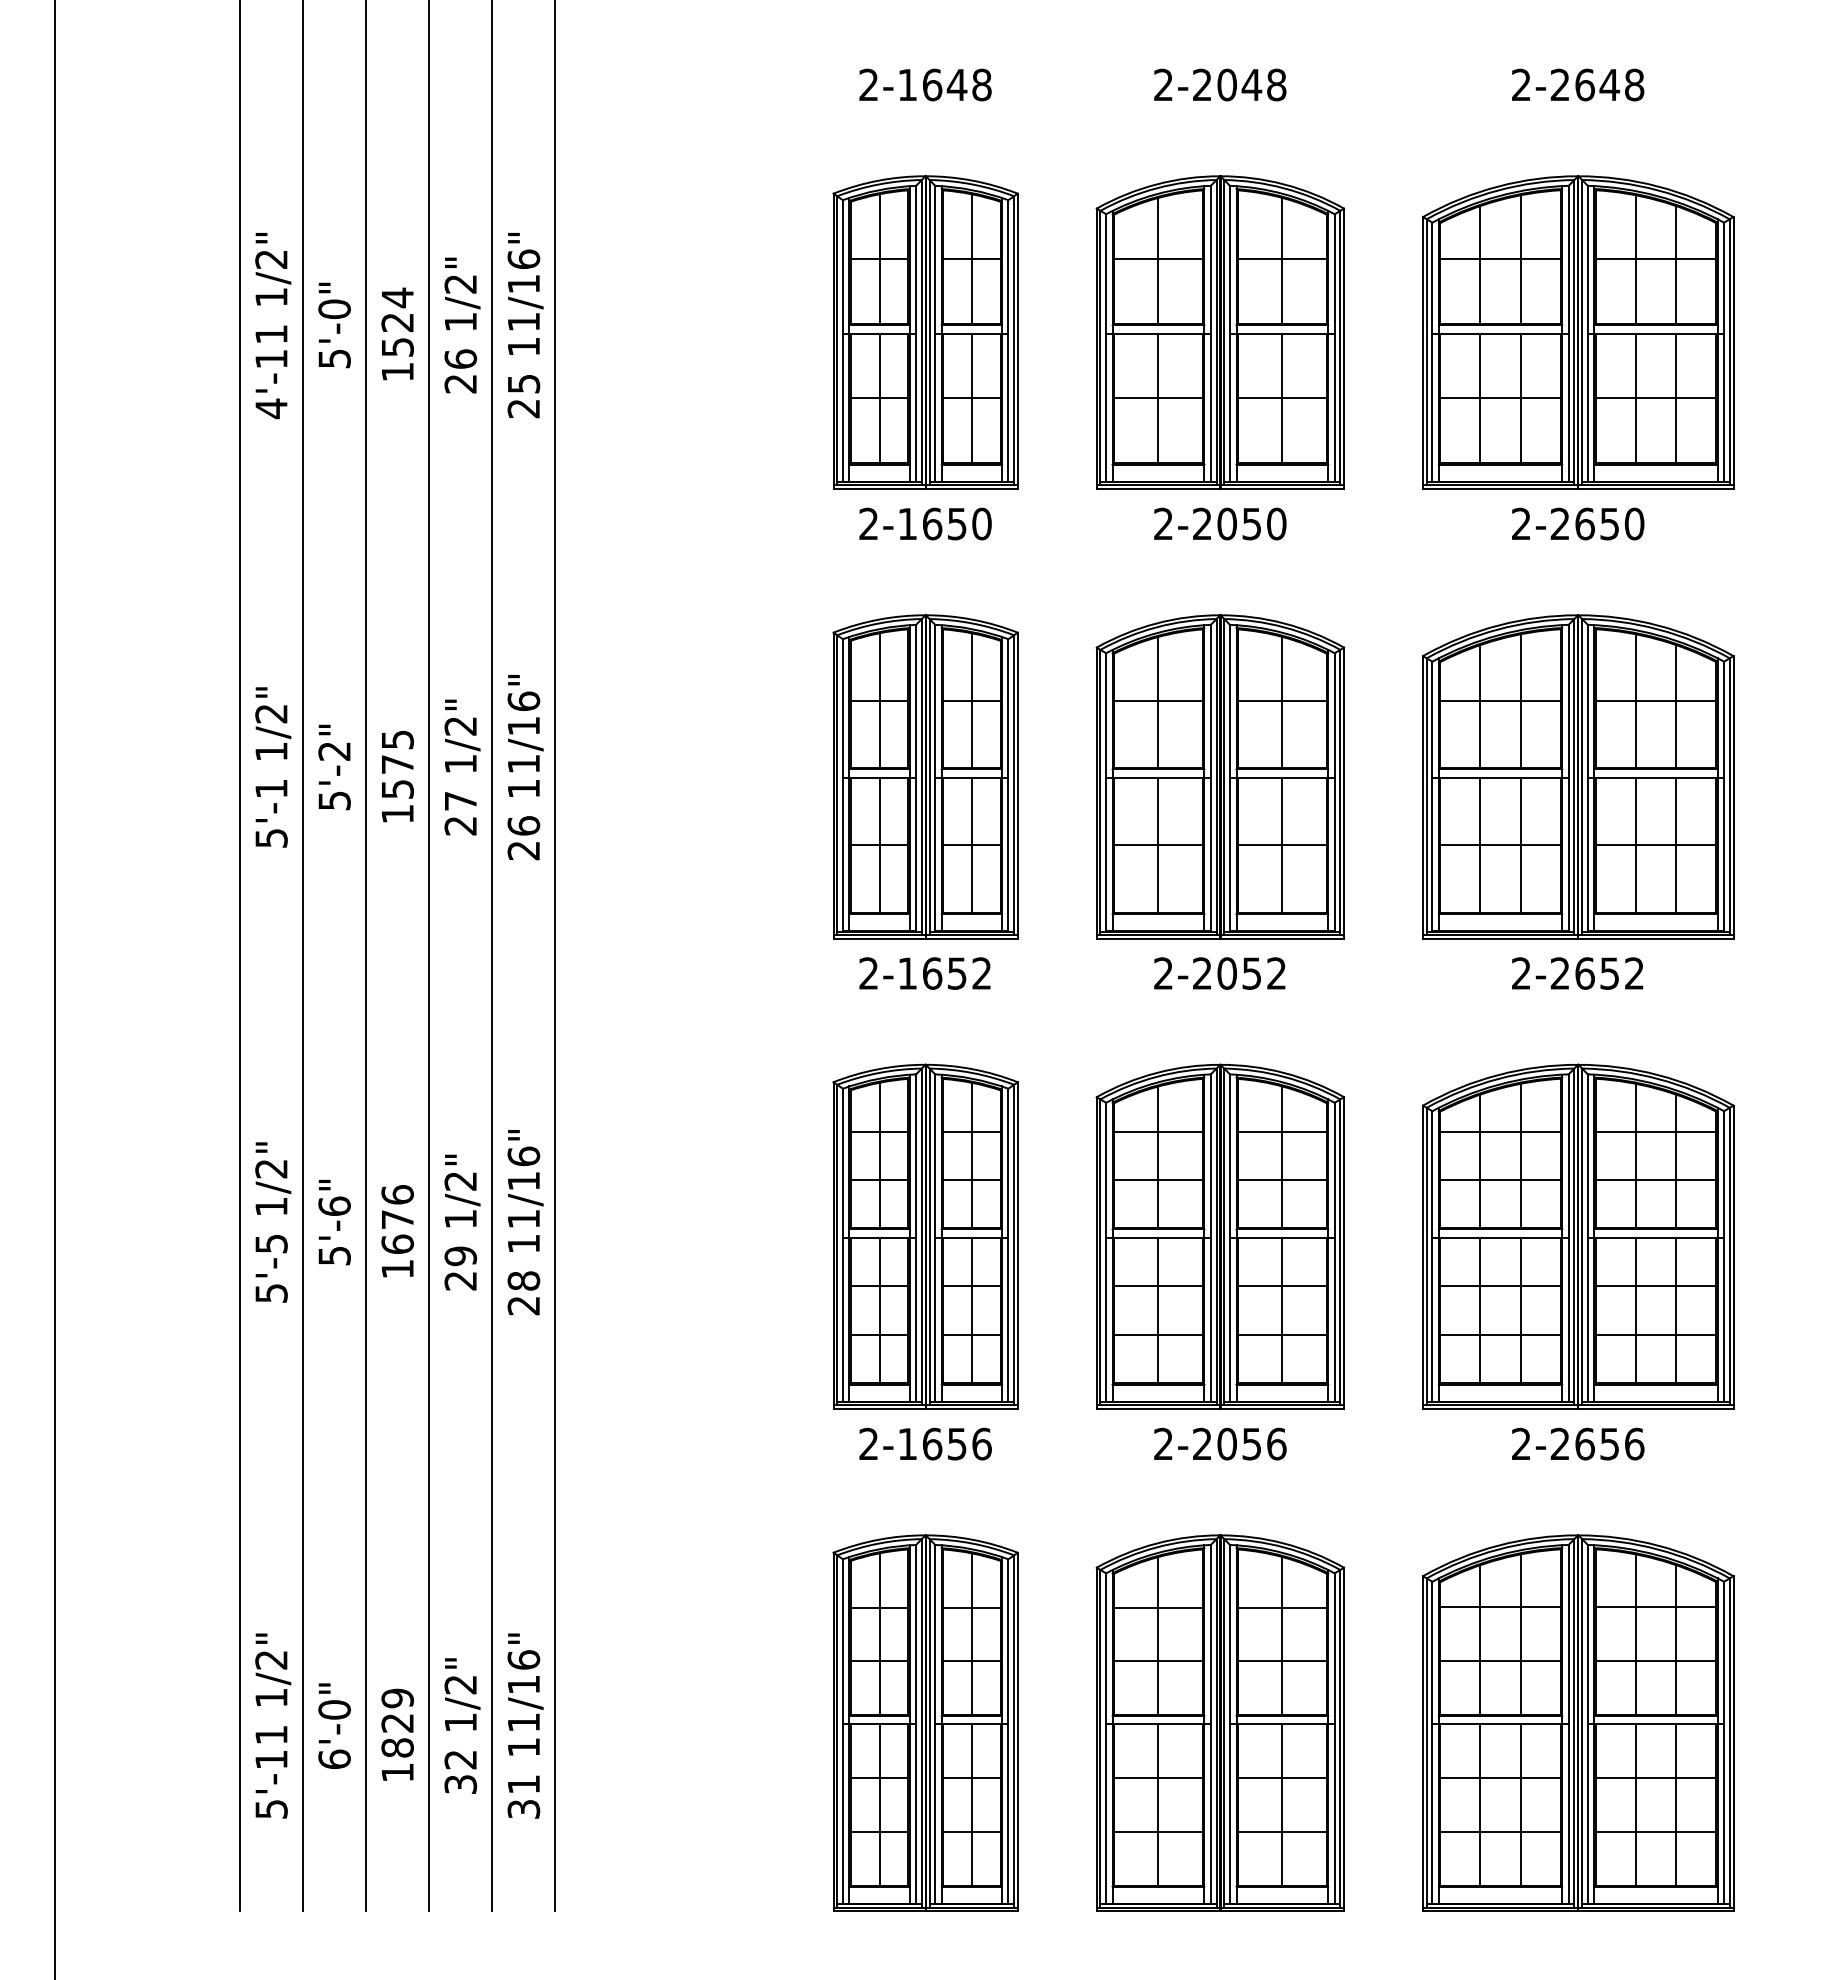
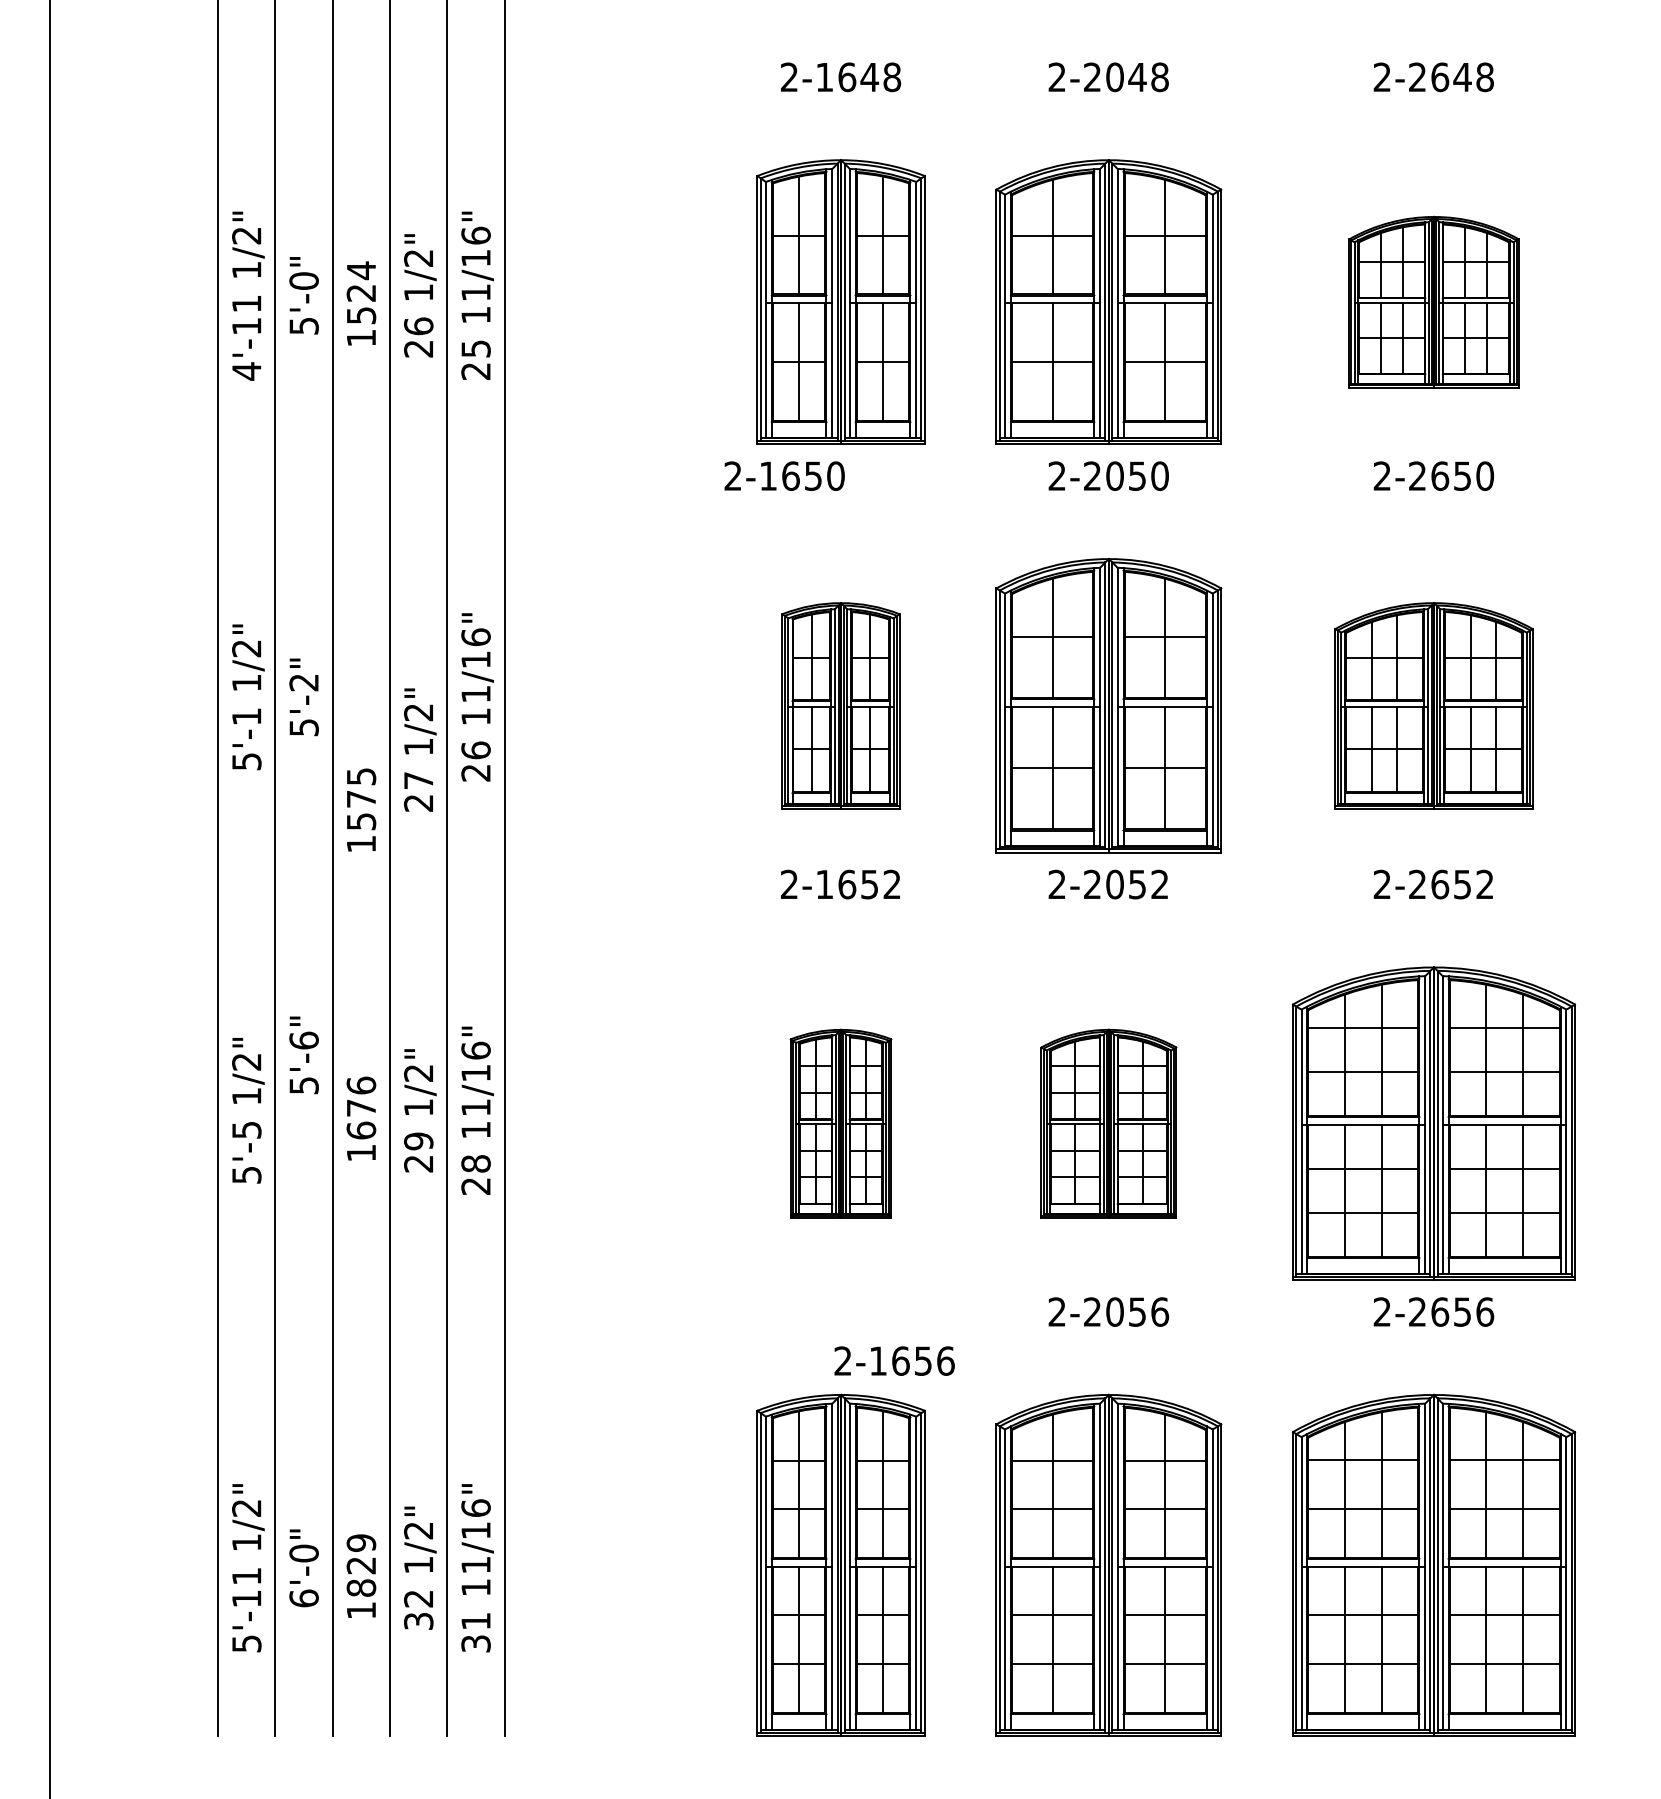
part: (1578, 332) -> (1434, 302), size x0.6
text: (925, 523) -> (784, 475), moved
text: (462, 767) -> (420, 750), moved
text: (397, 776) -> (361, 810), moved
part: (925, 776) -> (840, 705), size x0.7
part: (1578, 776) -> (1434, 705), size x0.7
text: (334, 1222) -> (304, 1055), moved
part: (925, 1236) -> (840, 1123), size x0.6
part: (1220, 1236) -> (1108, 1123), size x0.6
text: (925, 1443) -> (894, 1360), moved

